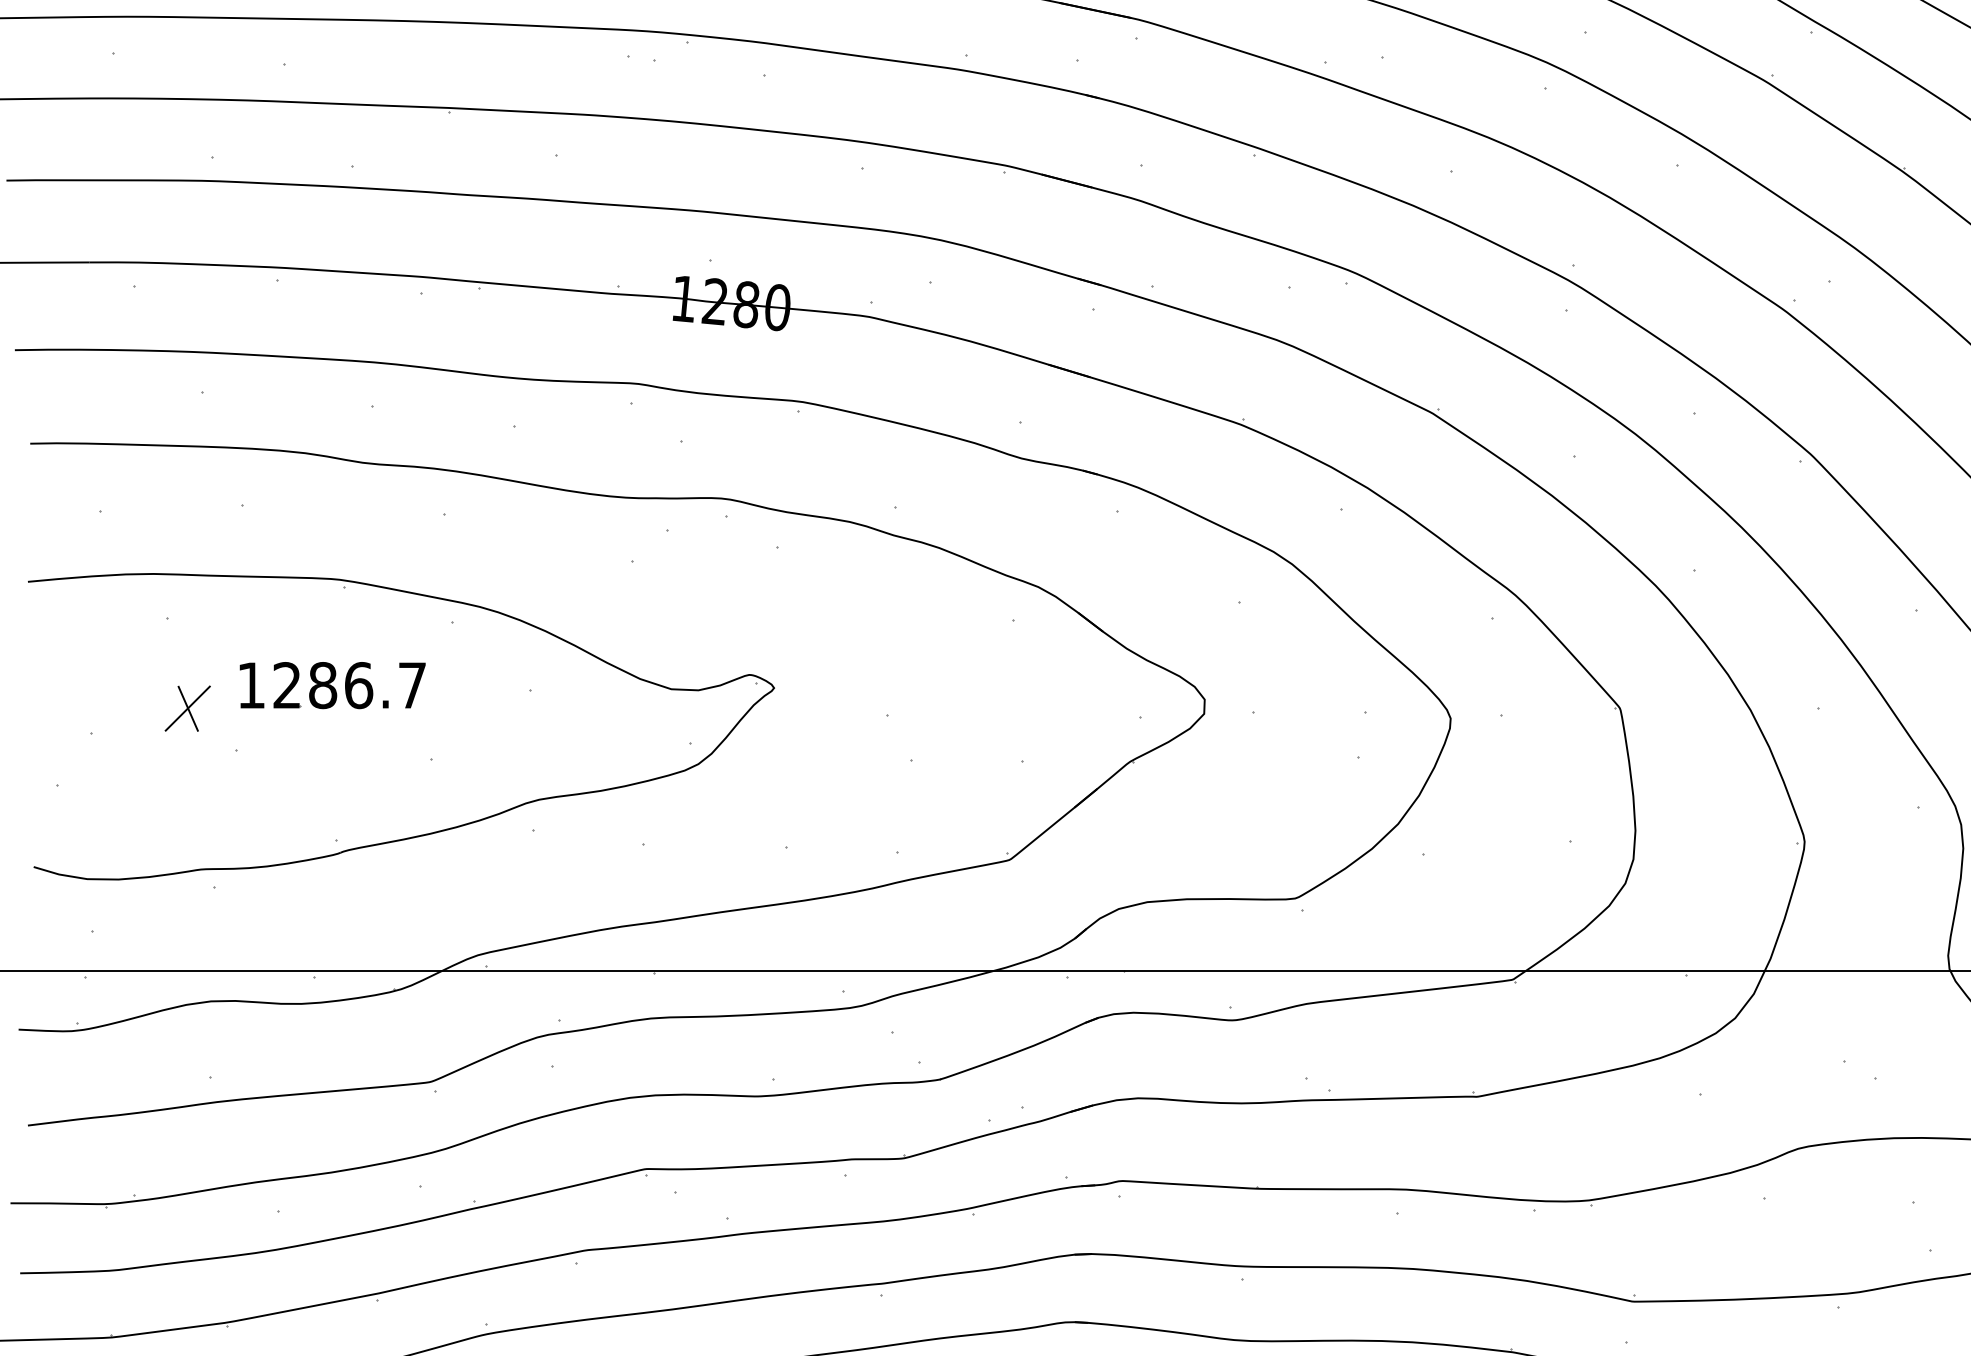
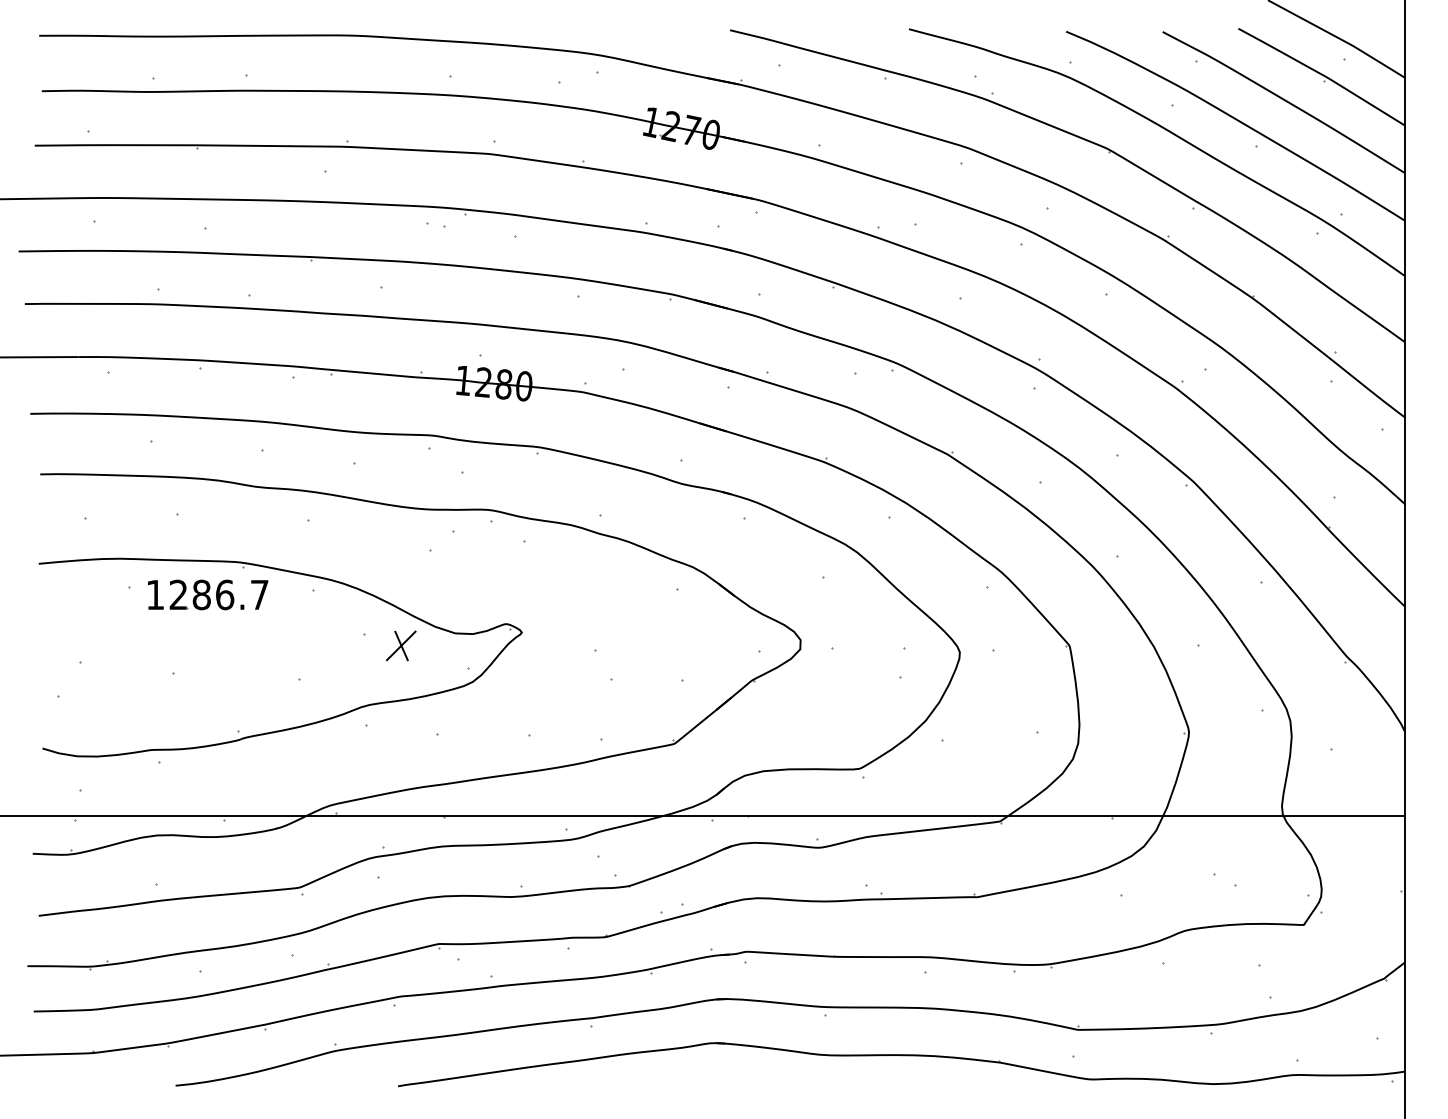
part: (333, 684) -> (208, 594), moved
part: (188, 707) -> (401, 645), moved

